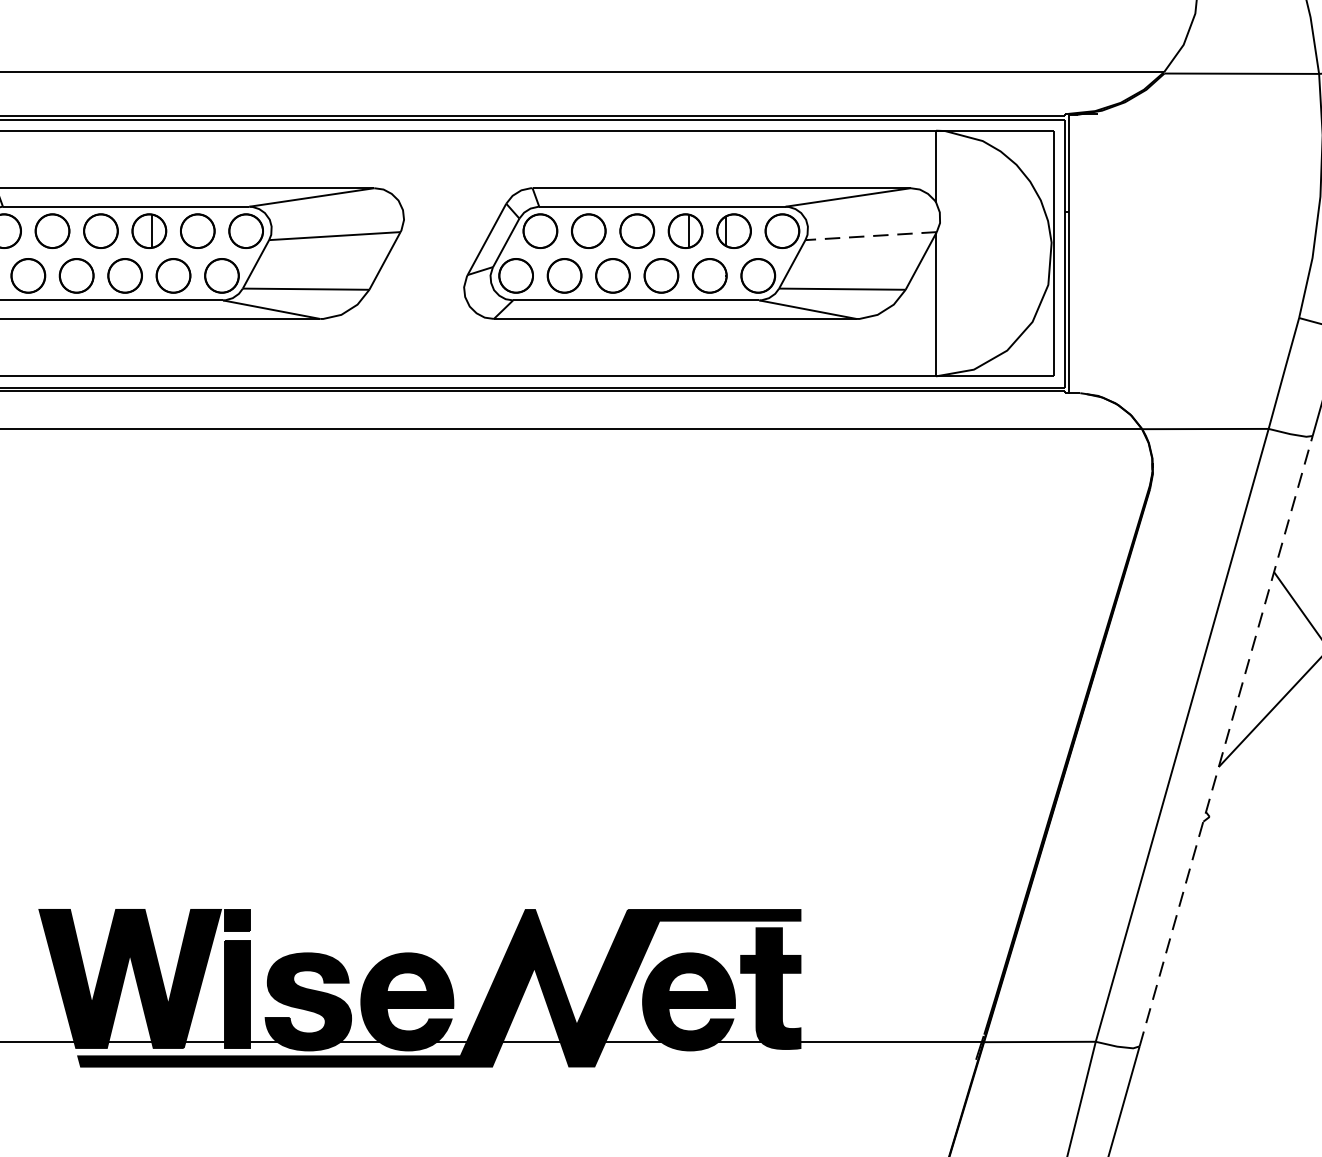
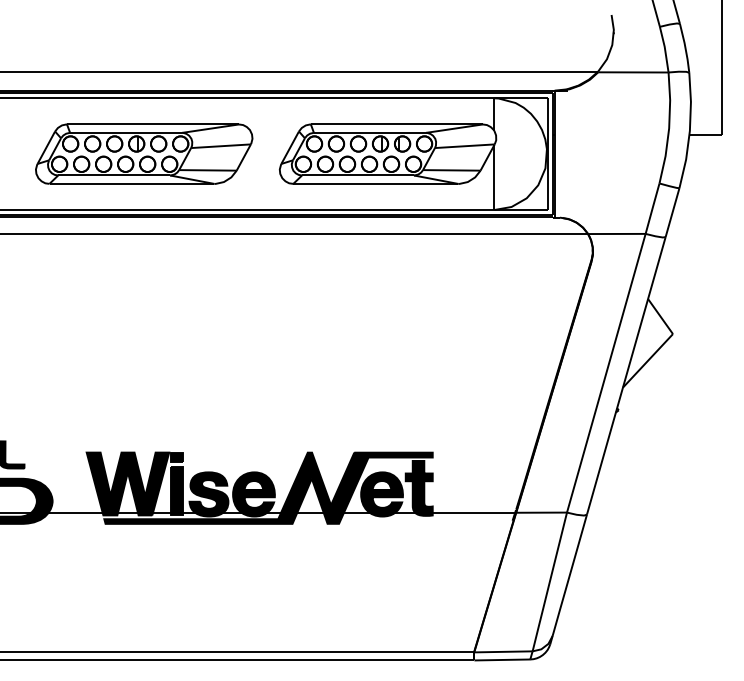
line: (870, 236) -> (464, 146), dashed -> solid
line: (1226, 738) -> (626, 374), dashed -> solid

